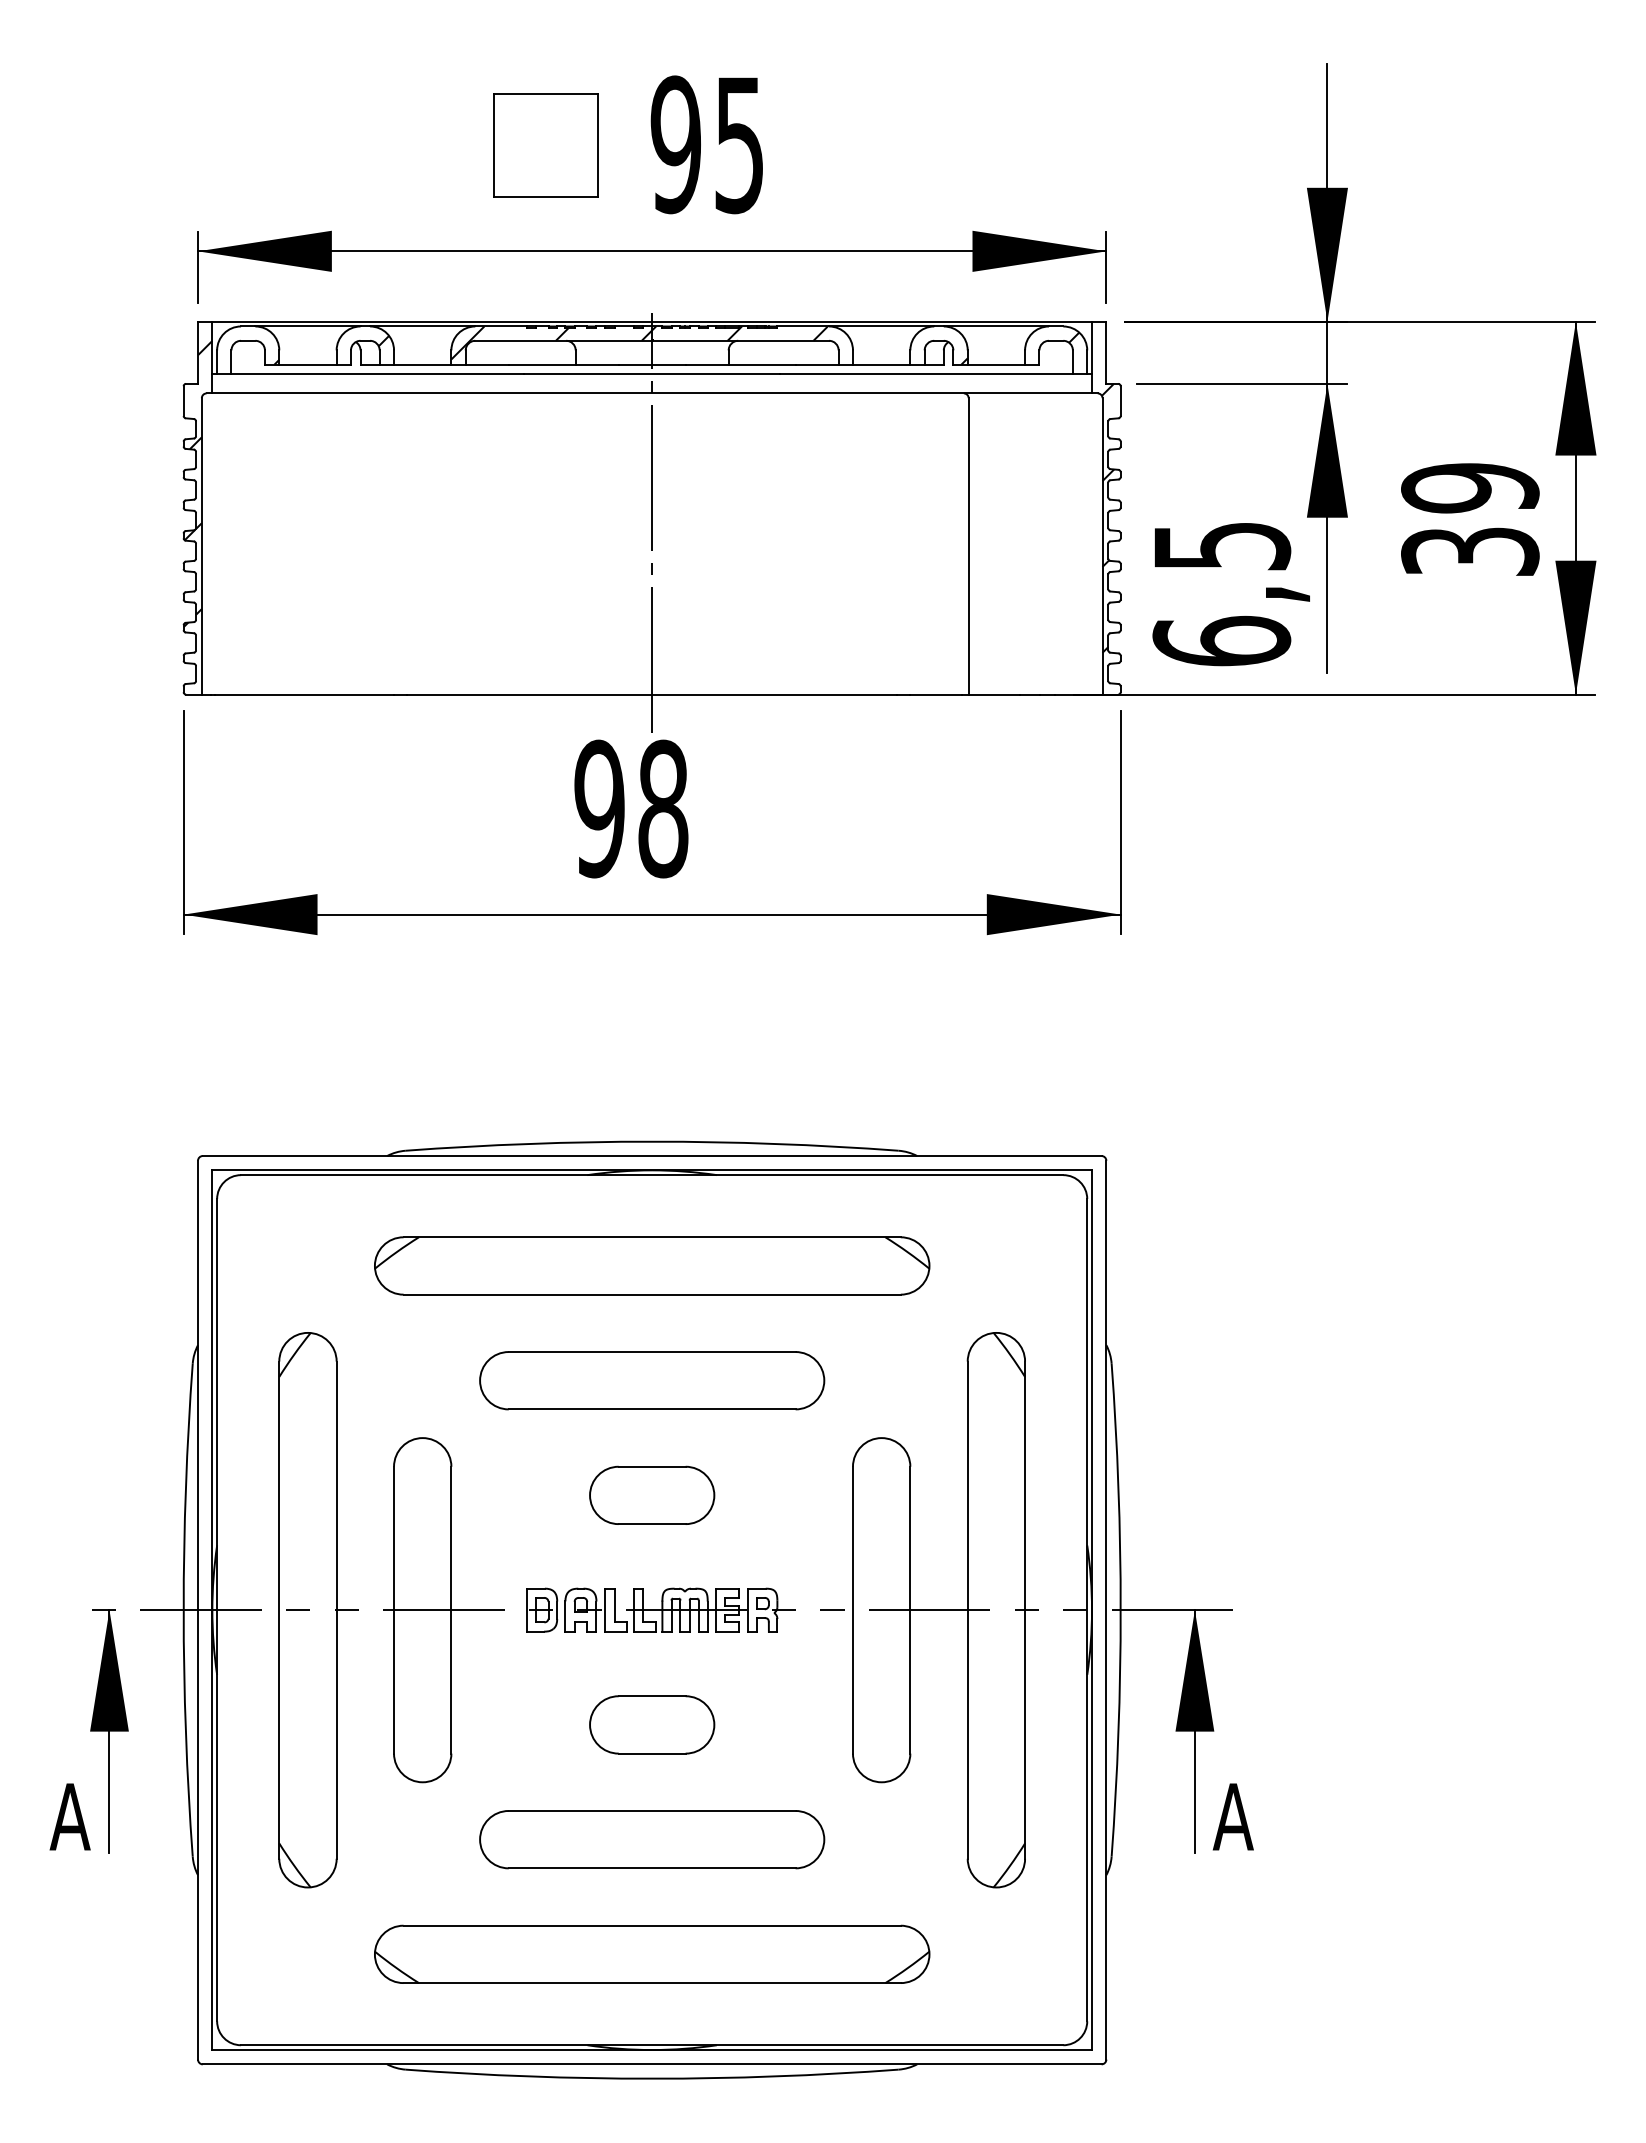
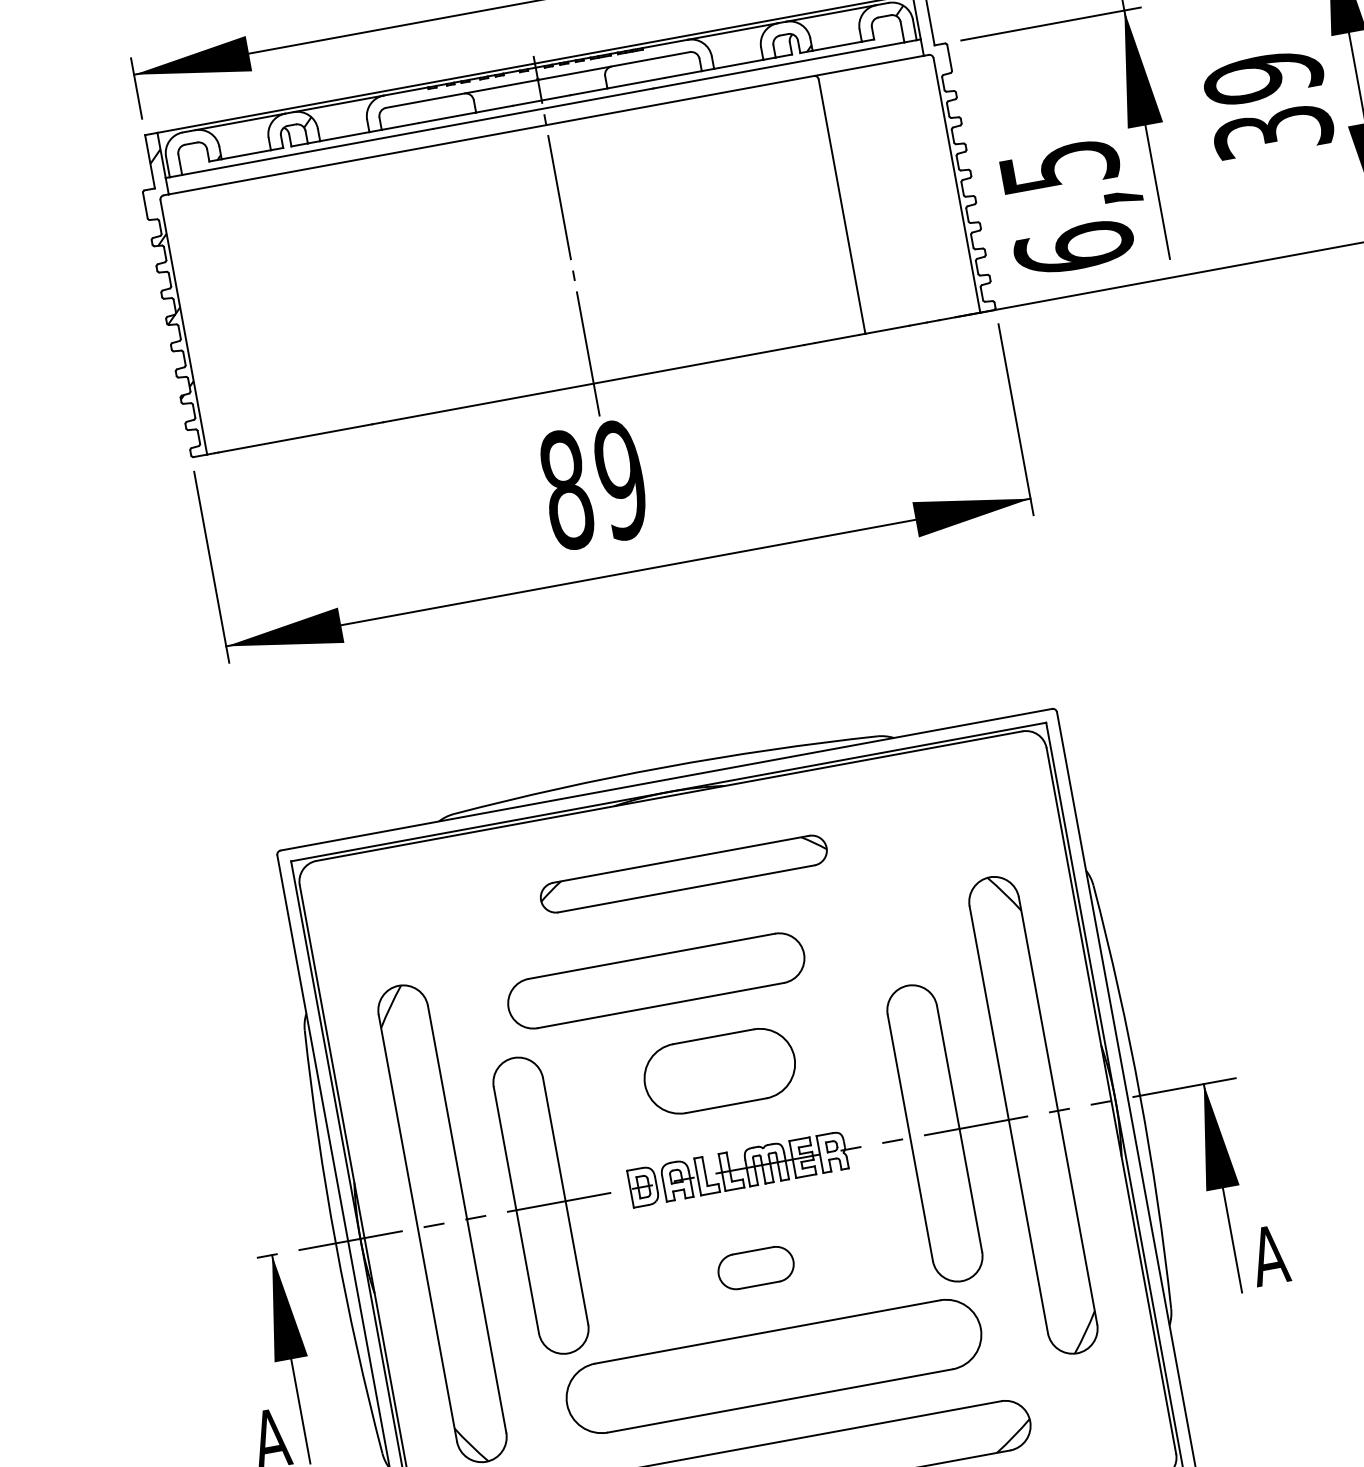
hatch: (639, 342) -> (527, 83), removed
hatch: (1107, 517) -> (956, 159), removed
text: (631, 808) -> (593, 484), 98 -> 89
part: (652, 1265) -> (683, 873), size x0.6
part: (652, 1380) -> (656, 980), moved
part: (652, 1494) -> (720, 1070), size x1.4
part: (652, 1724) -> (756, 1267), size x0.7
part: (652, 1839) -> (774, 1366), size x1.4

